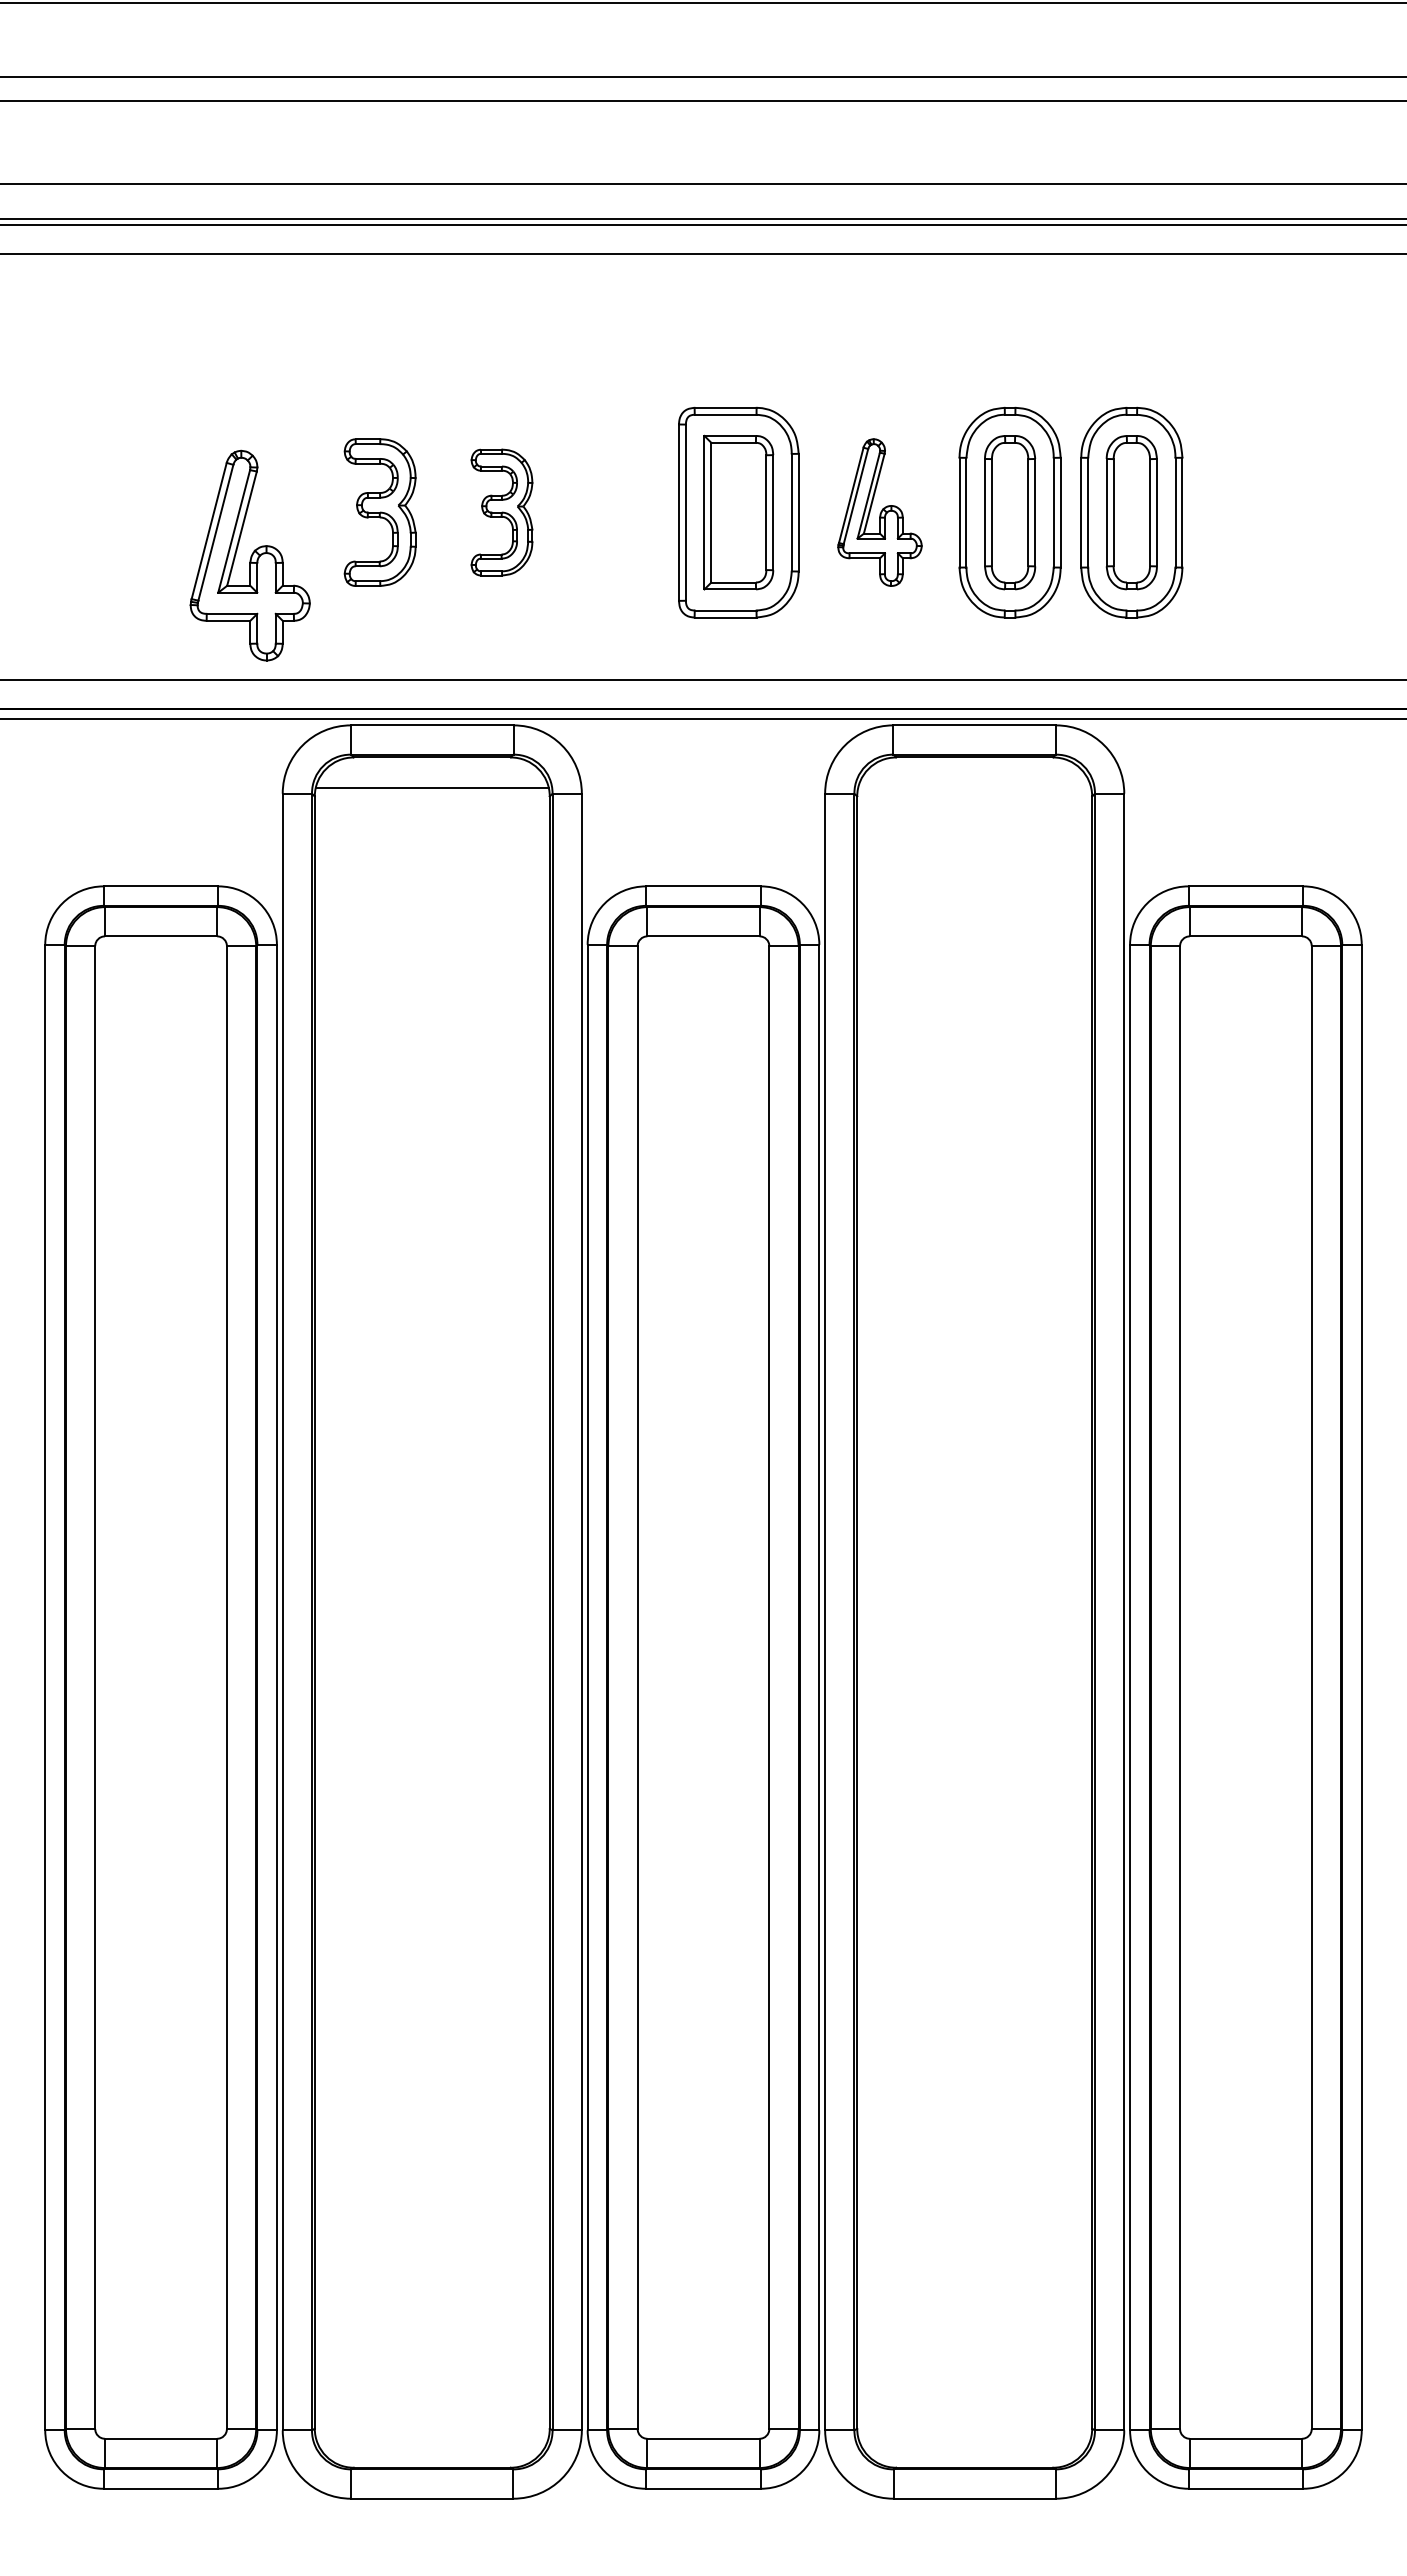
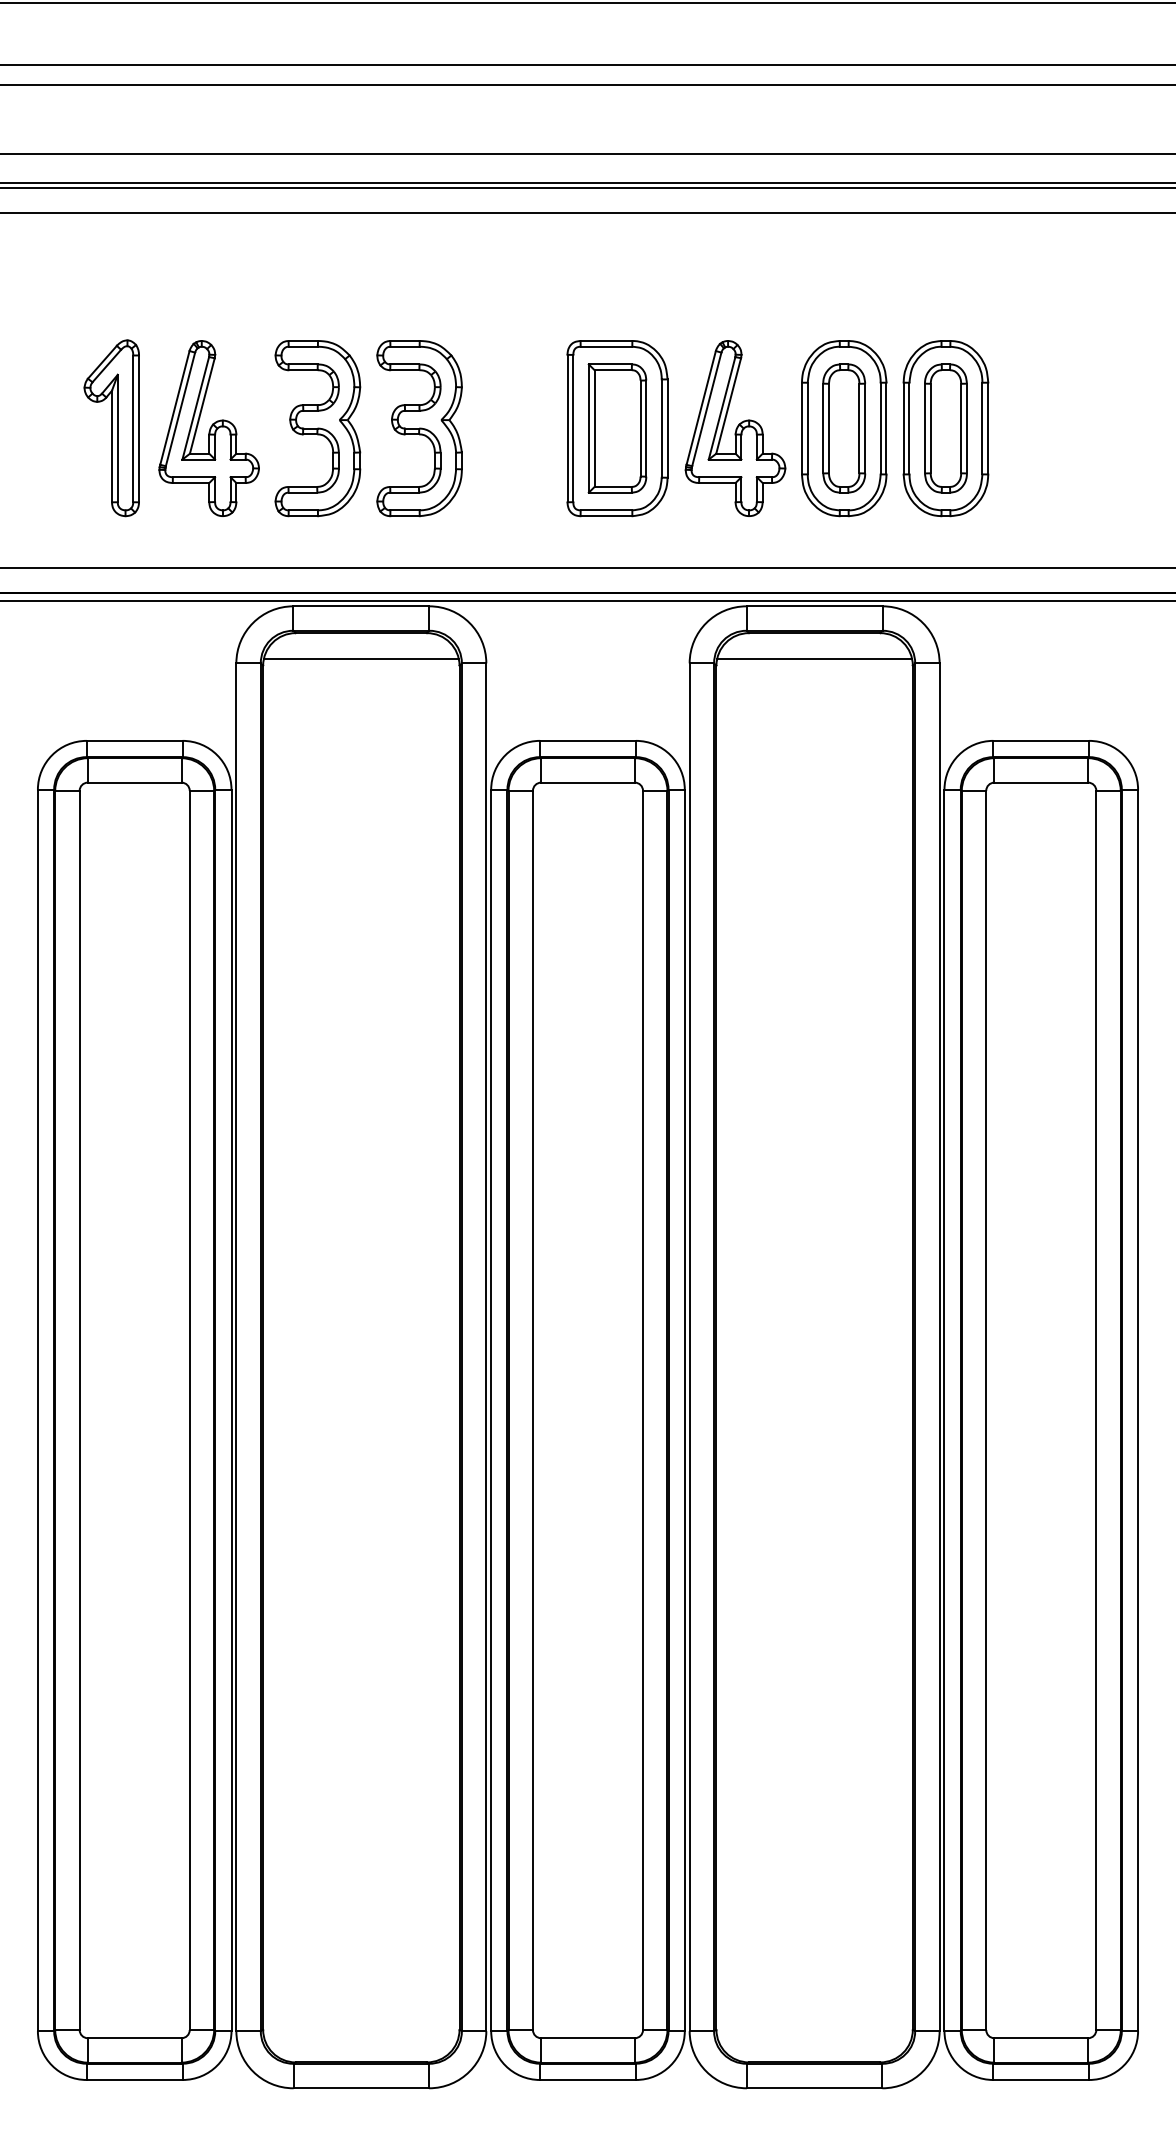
part: (133, 512) -> (111, 428), added
part: (379, 512) -> (317, 428), size x1.43
part: (501, 512) -> (419, 428), size x1.67
part: (879, 512) -> (735, 428), size x1.43
part: (249, 555) -> (208, 428), moved
line: (974, 788) -> (814, 659), added

